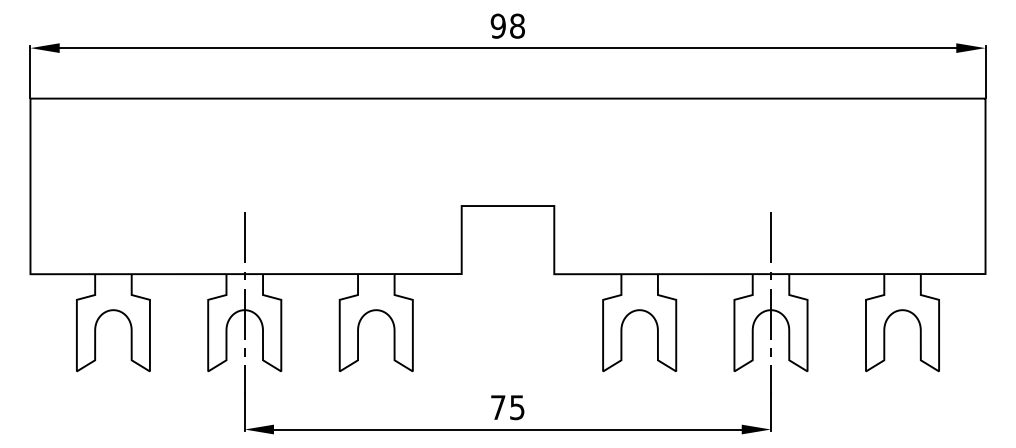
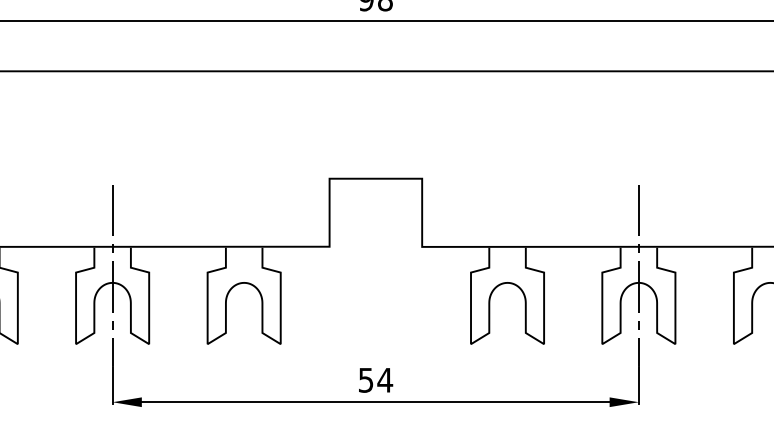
text: (508, 407) -> (376, 380), 75 -> 54

